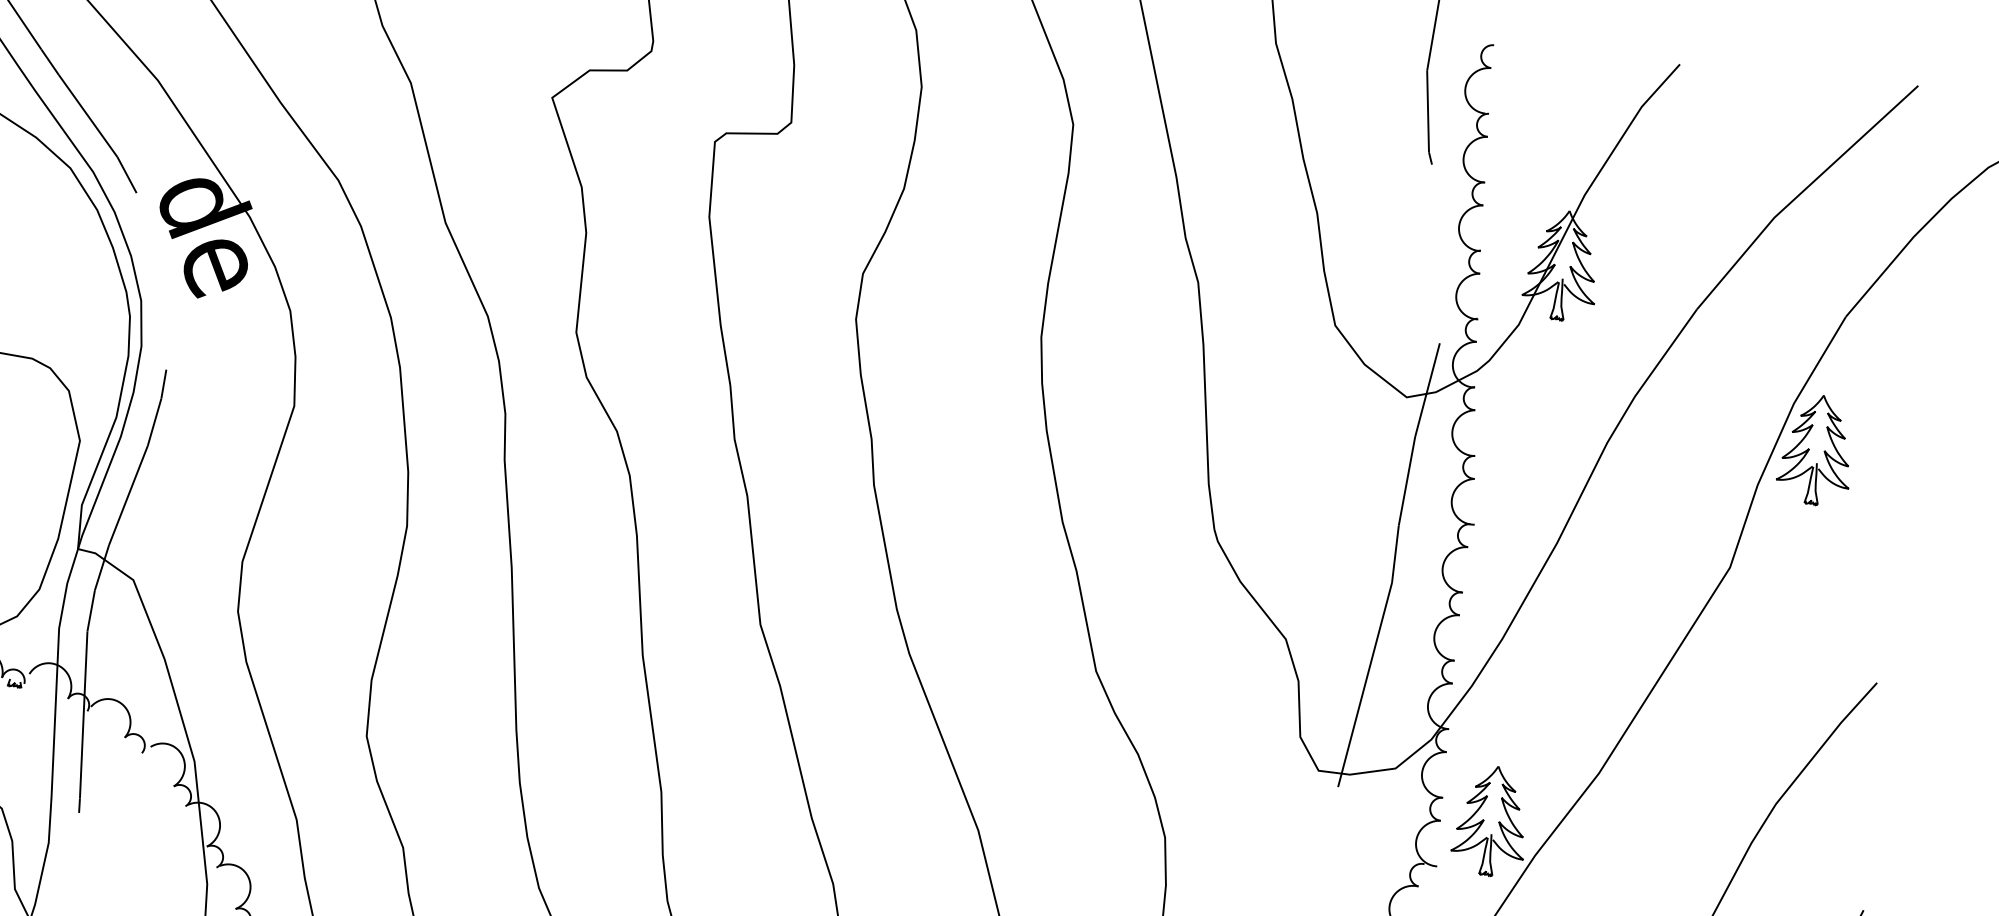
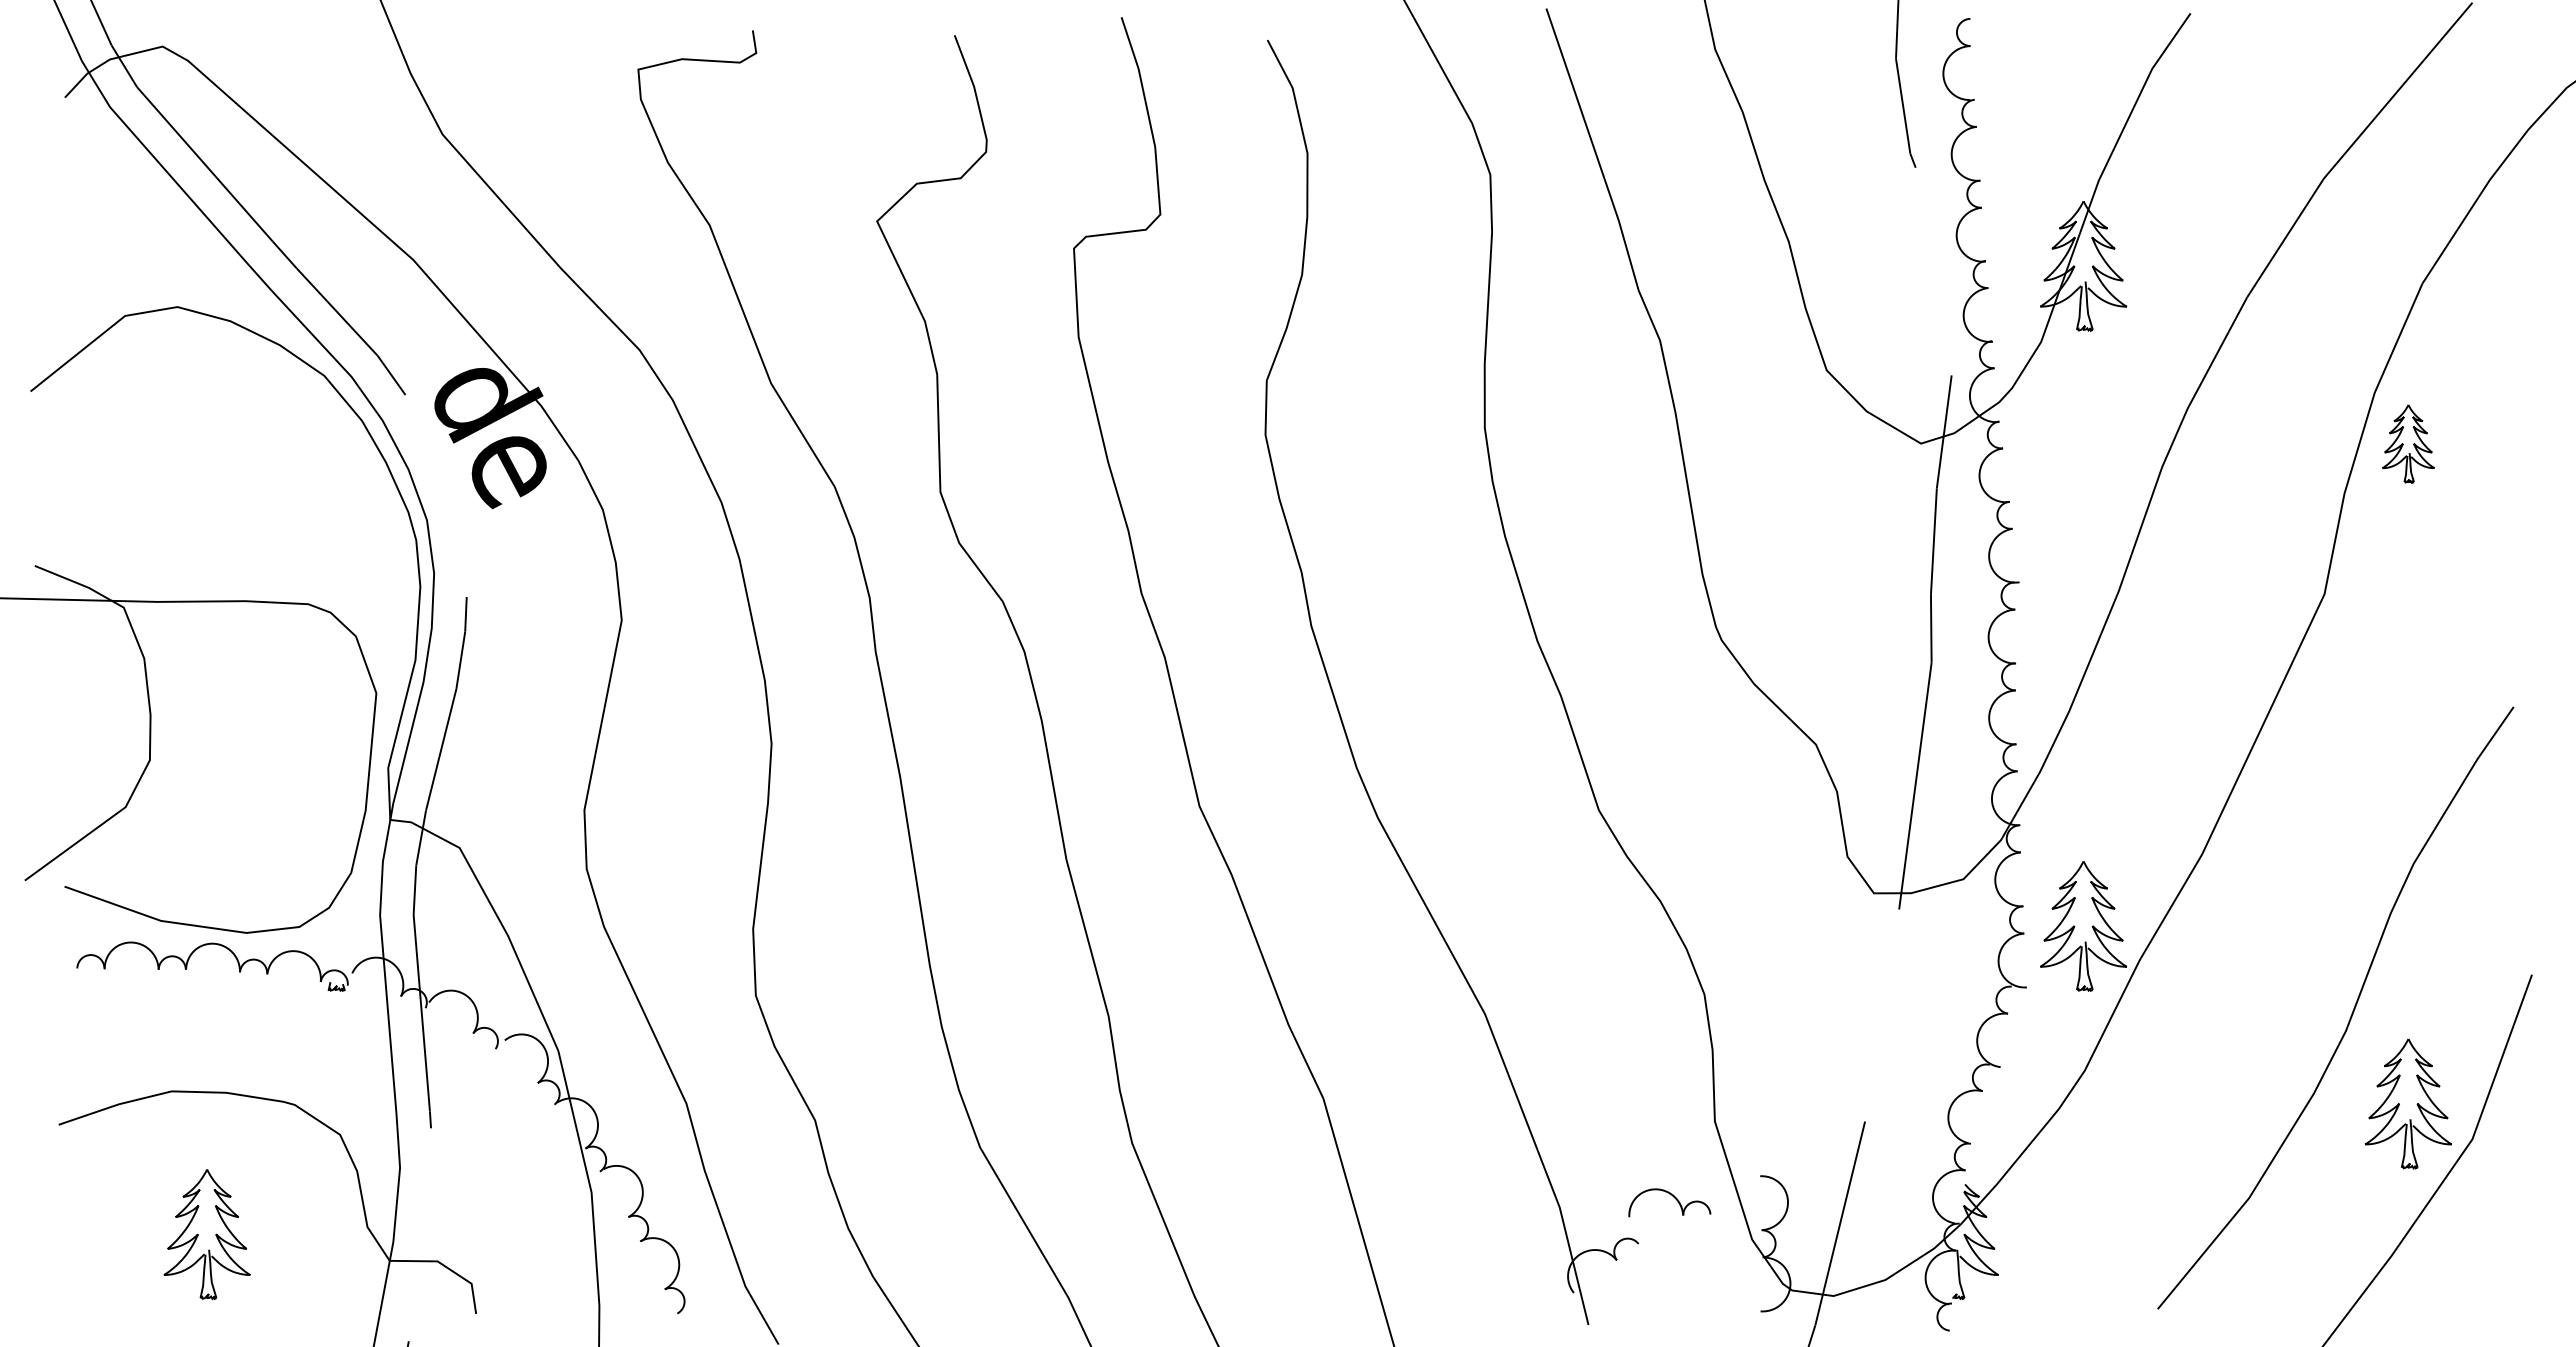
part: (1816, 449) -> (2408, 443), size x0.6

